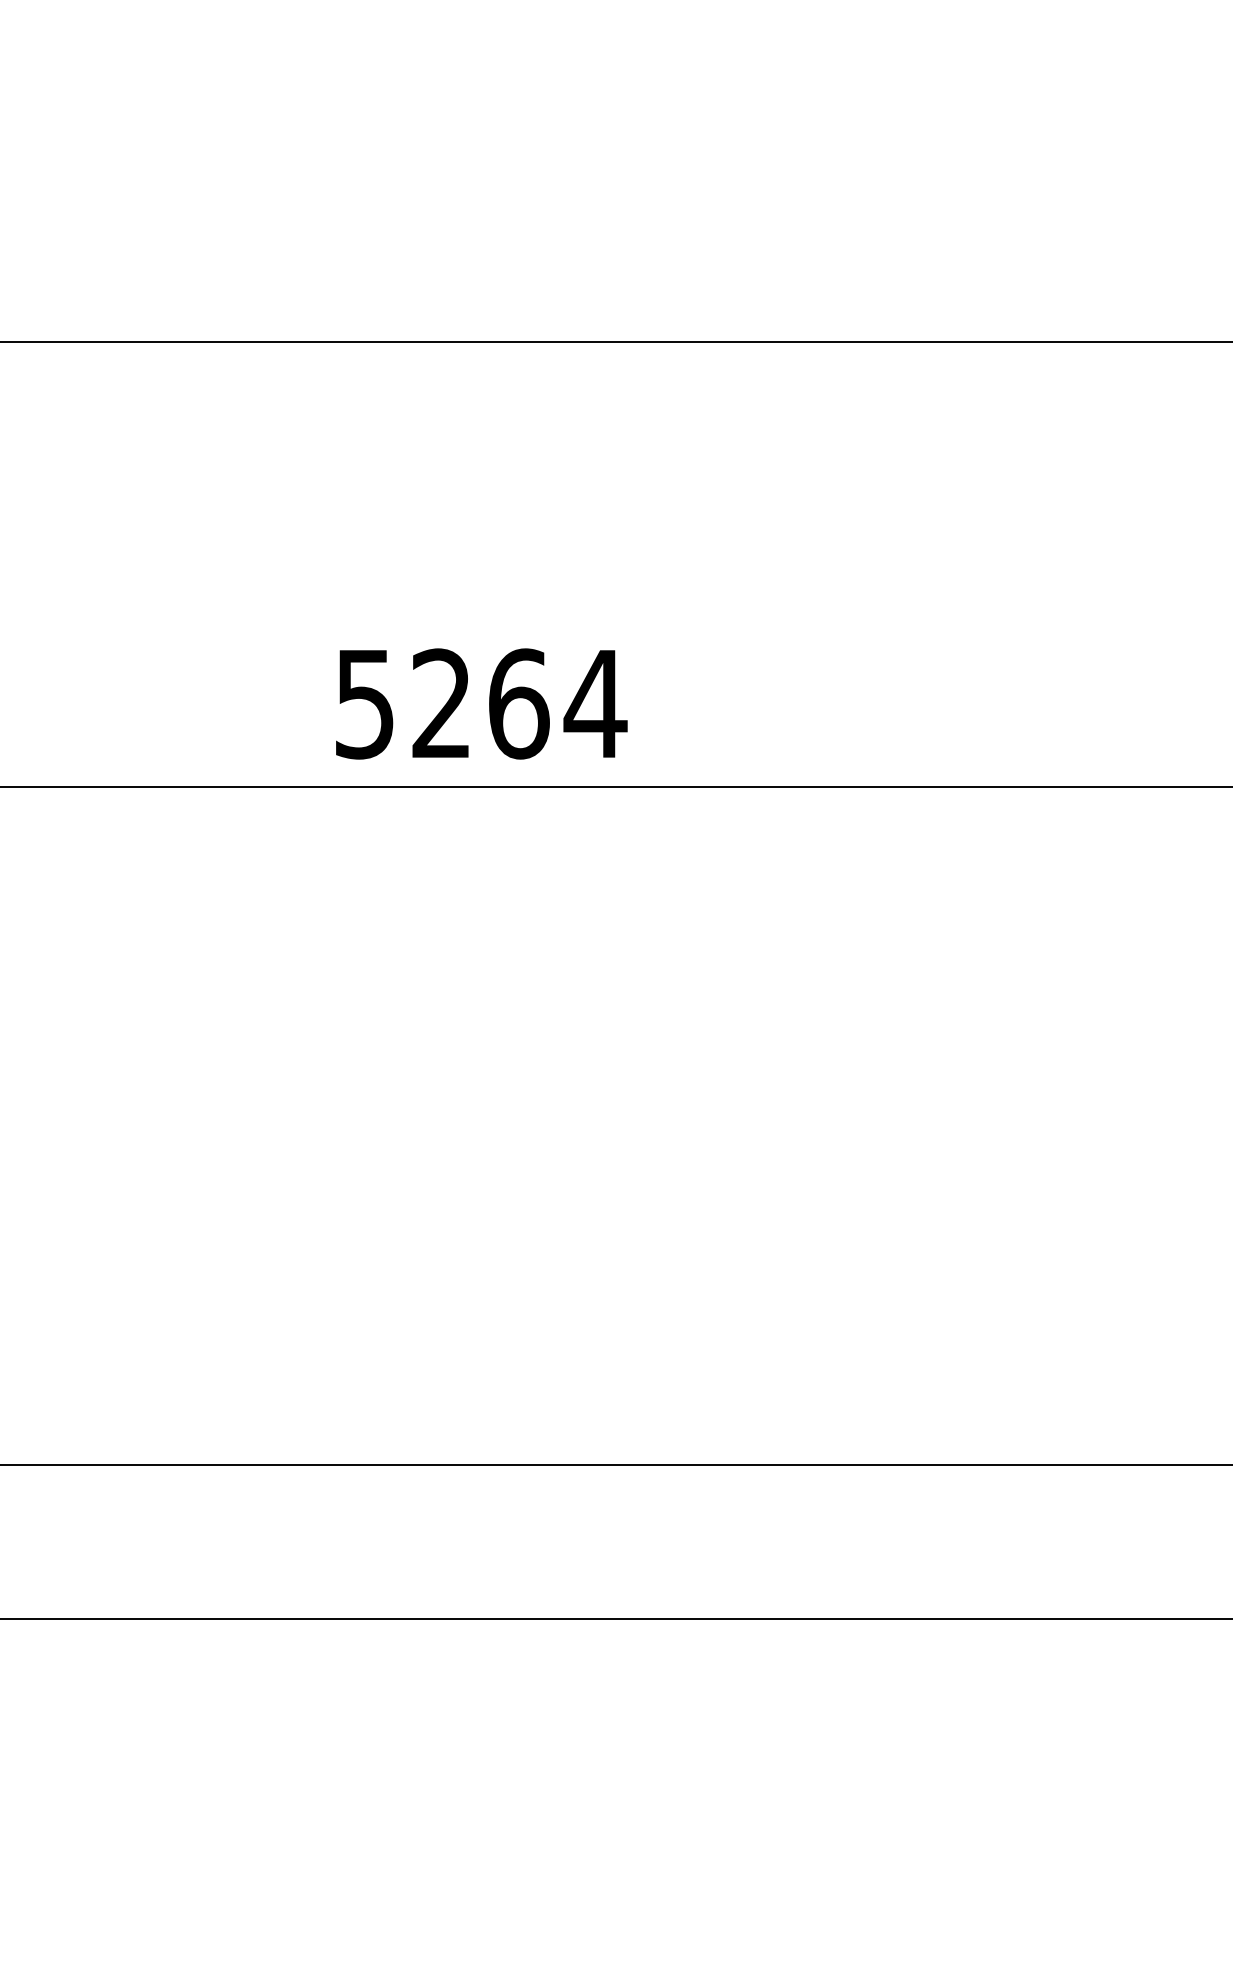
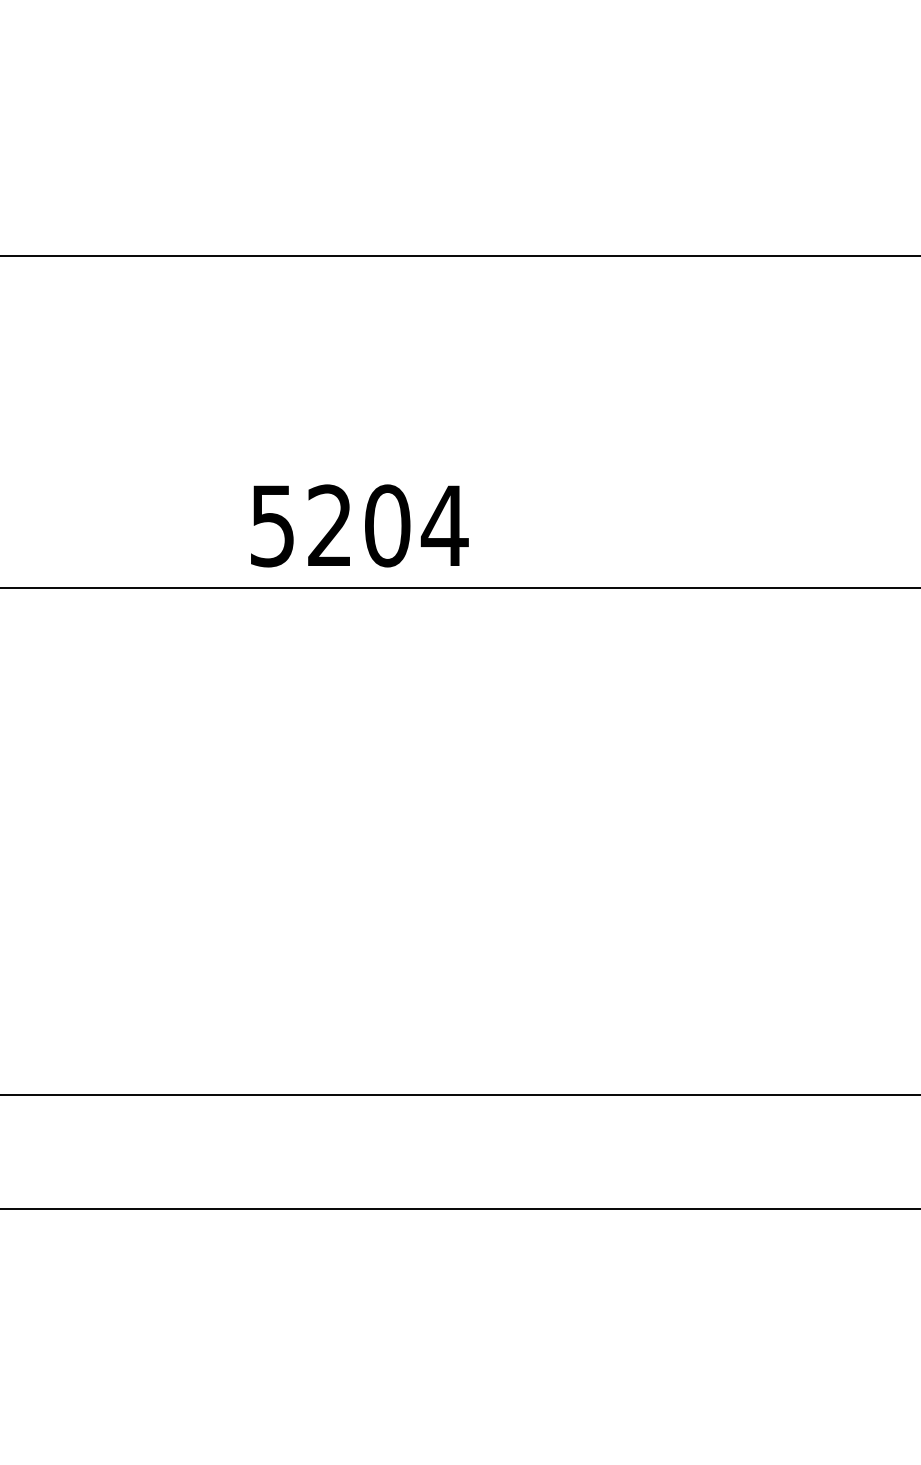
text: (518, 703) -> (387, 525), 5264 -> 5204

